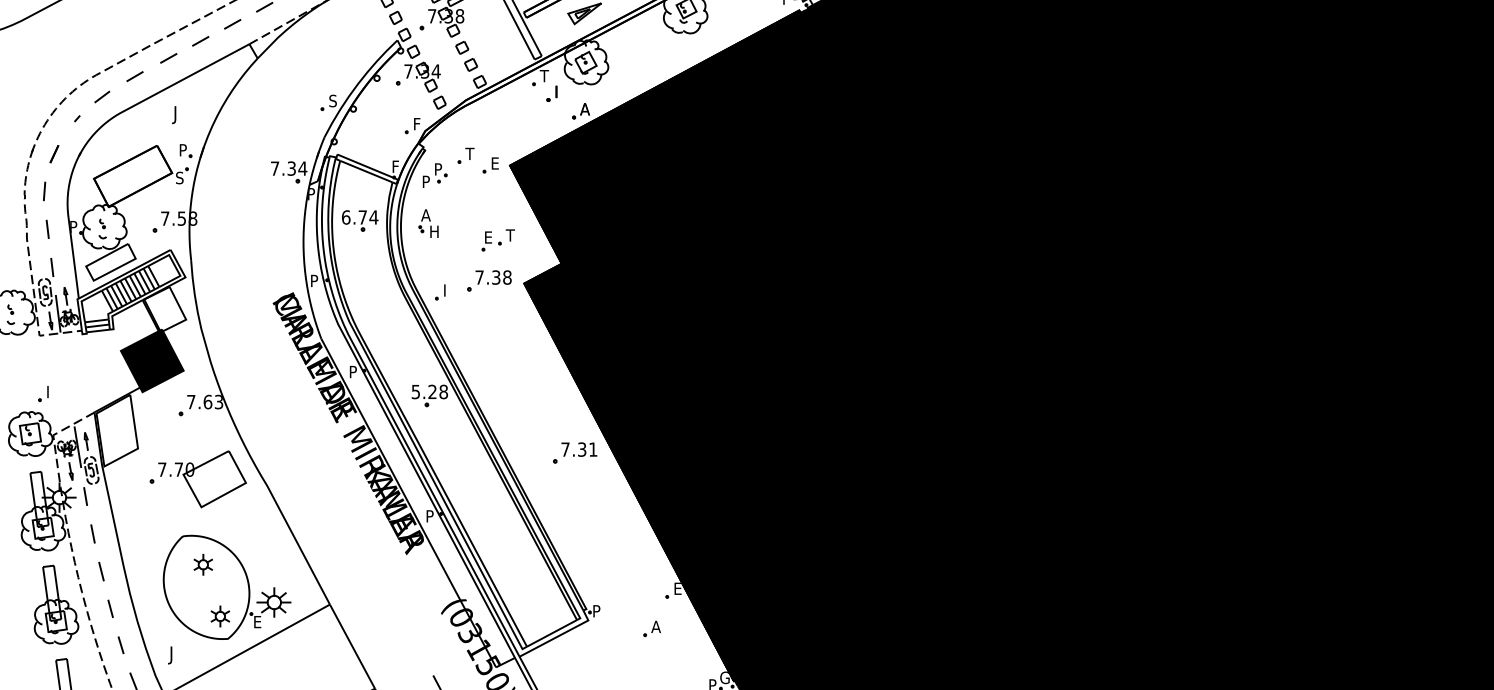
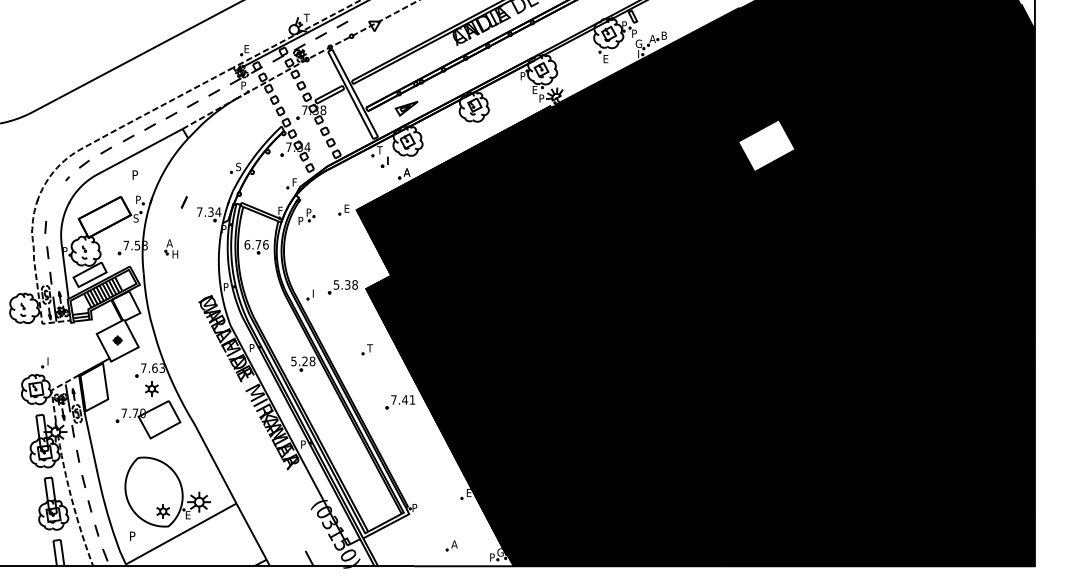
fill: (1122, 68) -> (766, 145), removed
text: (177, 115) -> (134, 176), J -> P
part: (53, 154) -> (183, 202), moved
part: (466, 155) -> (367, 349), moved
text: (373, 217) -> (265, 244), 6.74 -> 6.76
part: (428, 223) -> (171, 248), moved
part: (497, 239) -> (348, 259), removed
text: (479, 276) -> (336, 284), 7.38 -> 5.38
fill: (151, 360) -> (117, 340), removed
text: (582, 448) -> (405, 399), 7.31 -> 7.41
part: (202, 564) -> (151, 388), moved
part: (651, 628) -> (451, 545), moved
text: (172, 655) -> (131, 537), J -> P

